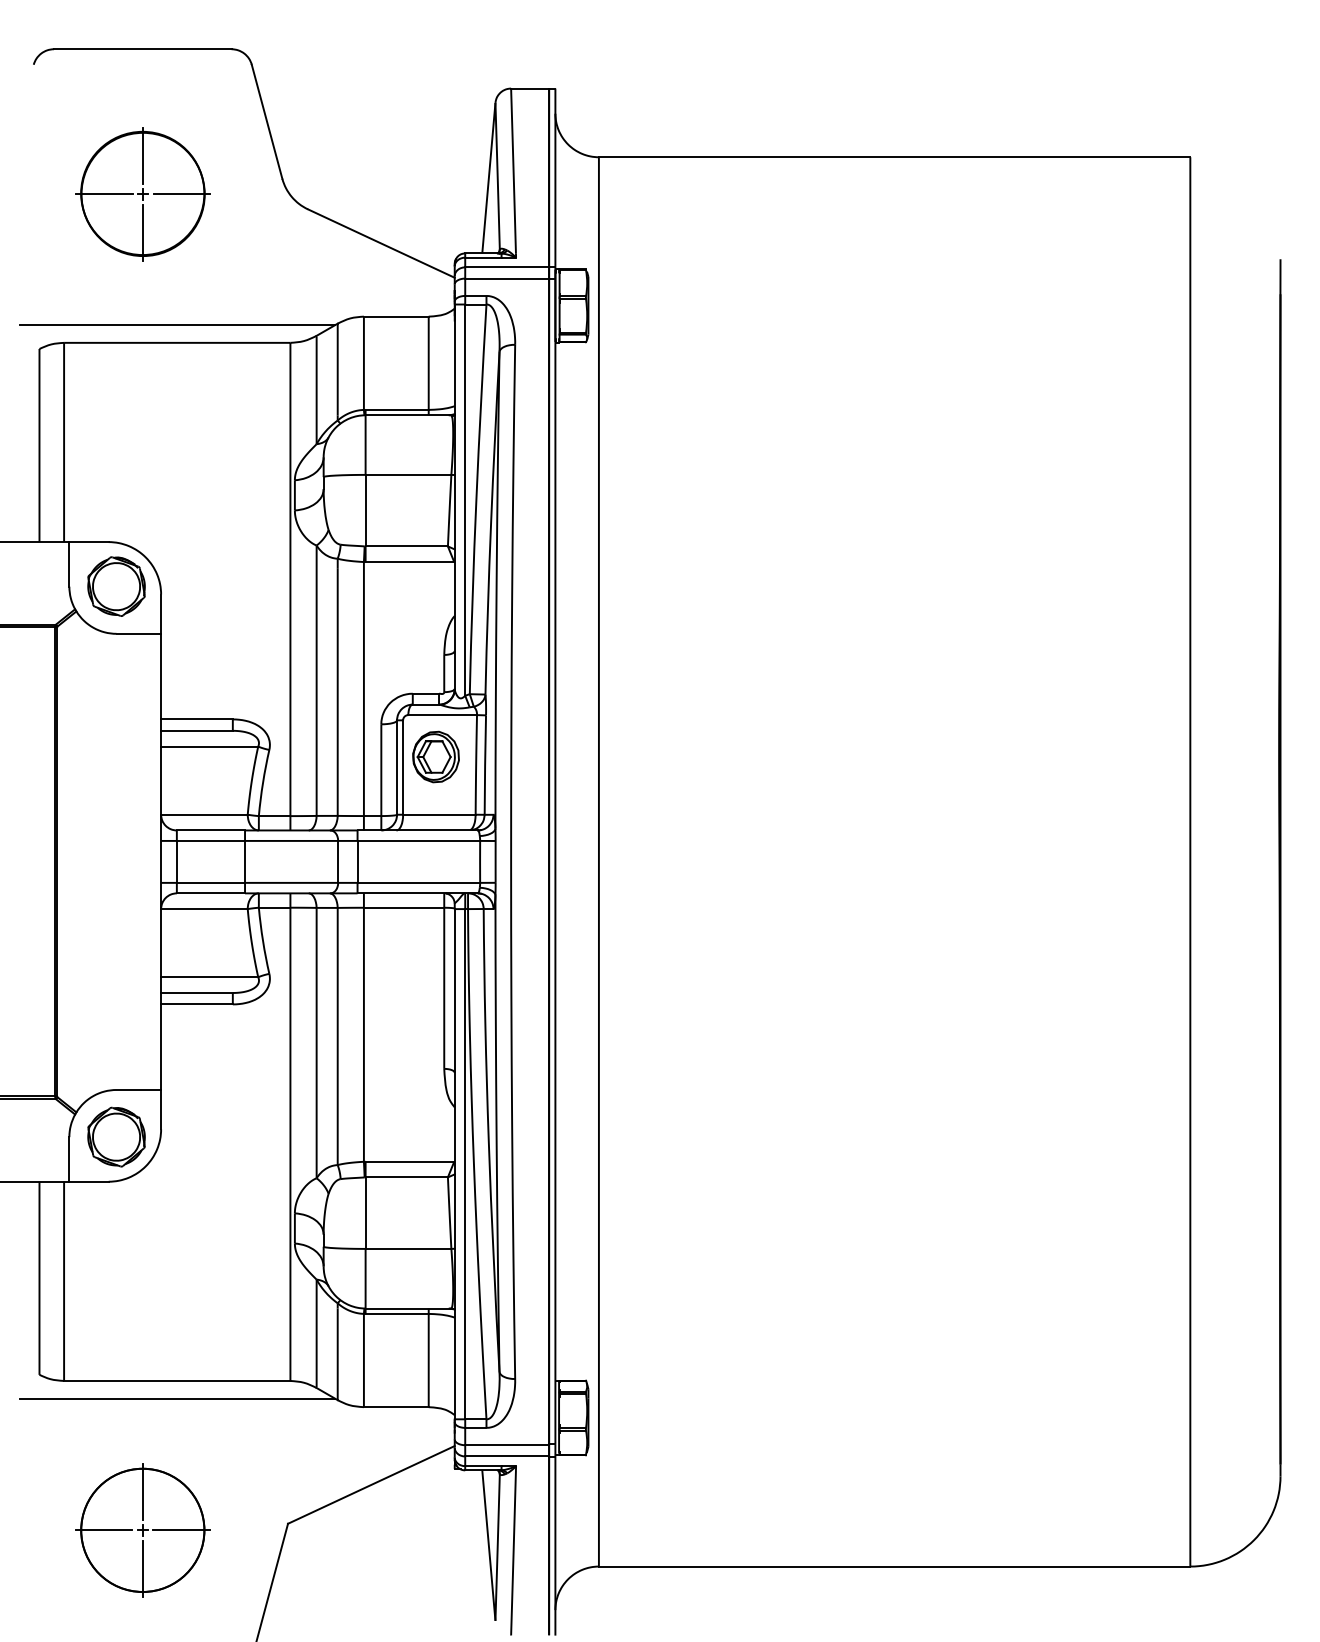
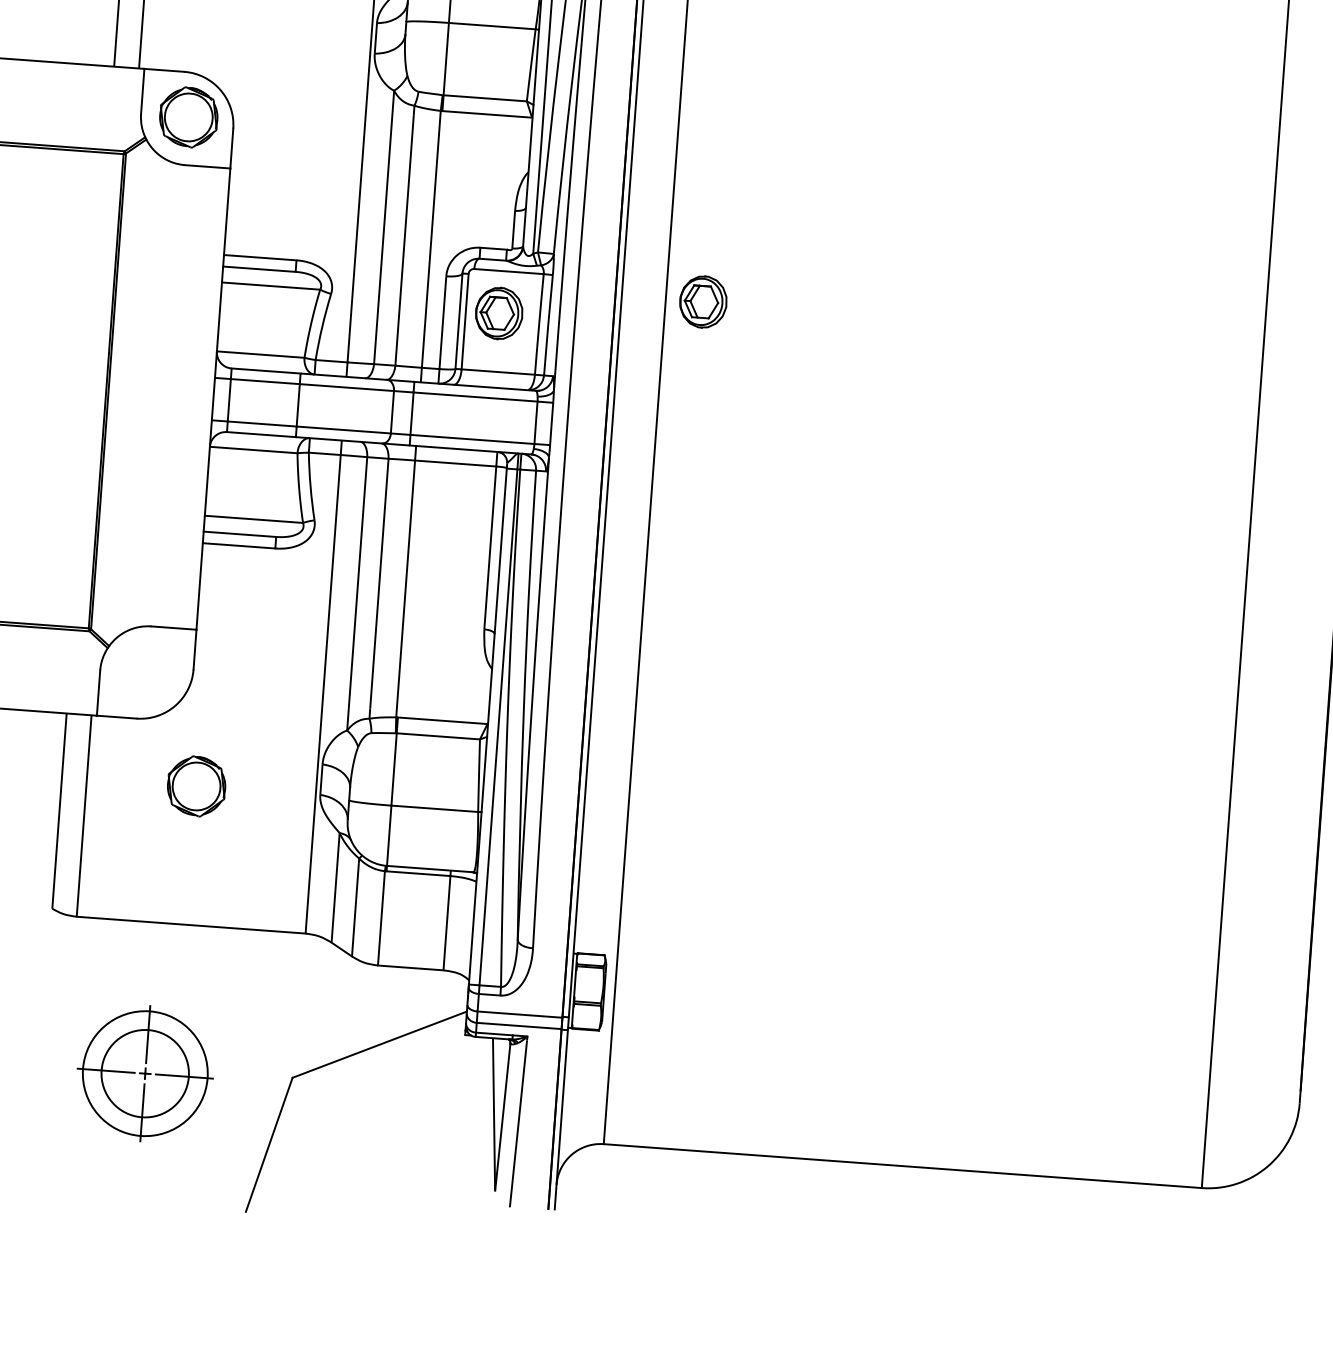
part: (635, 730) -> (702, 301), added
part: (116, 1136) -> (196, 785), moved
line: (177, 1398) -> (190, 942), removed
circle: (142, 1529) -> (145, 1072), size x0.7

